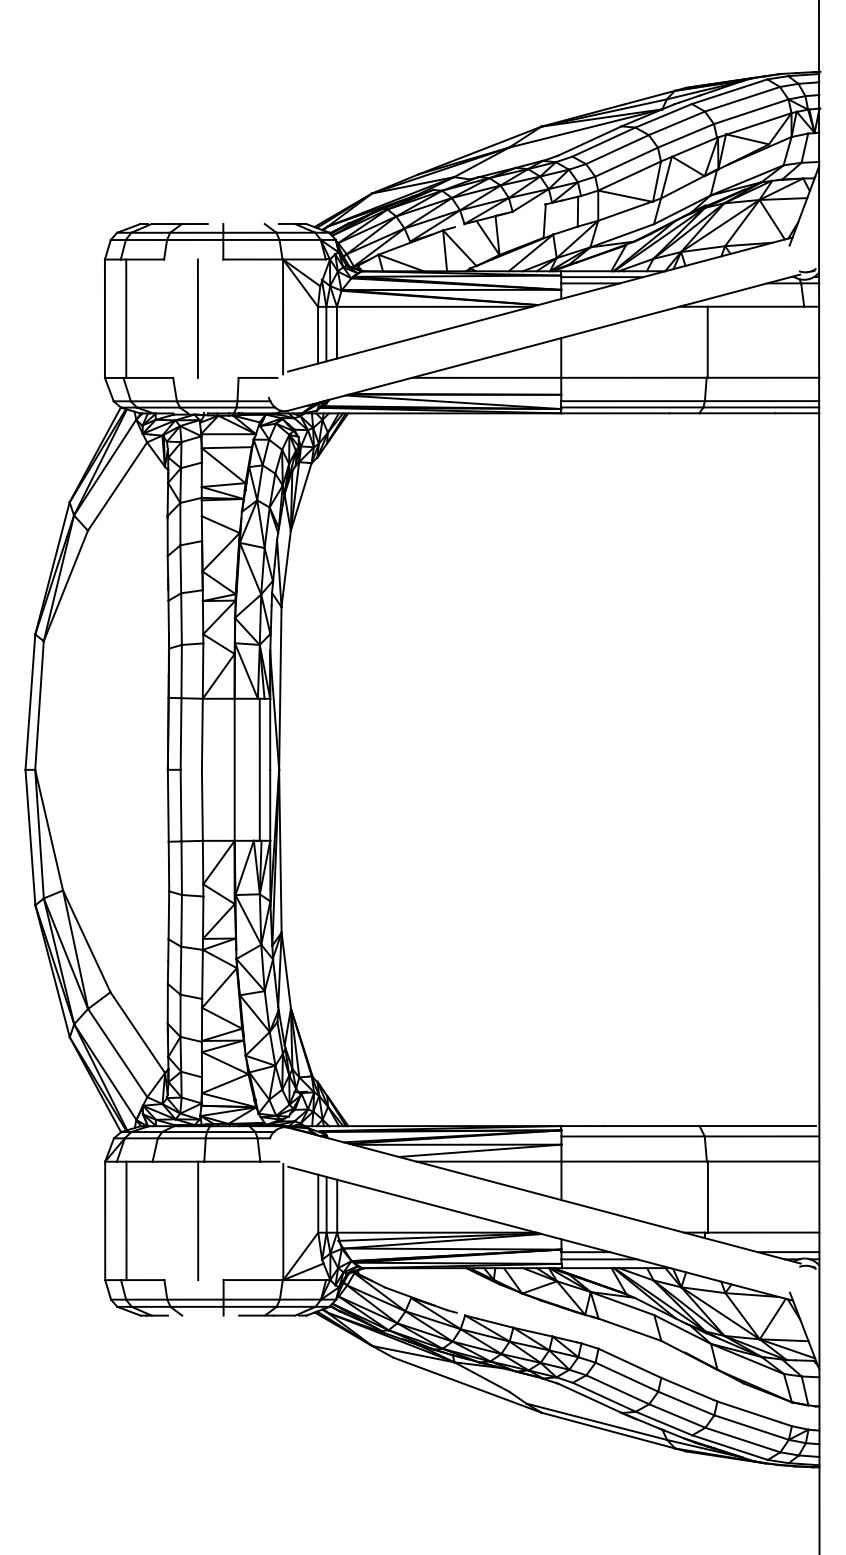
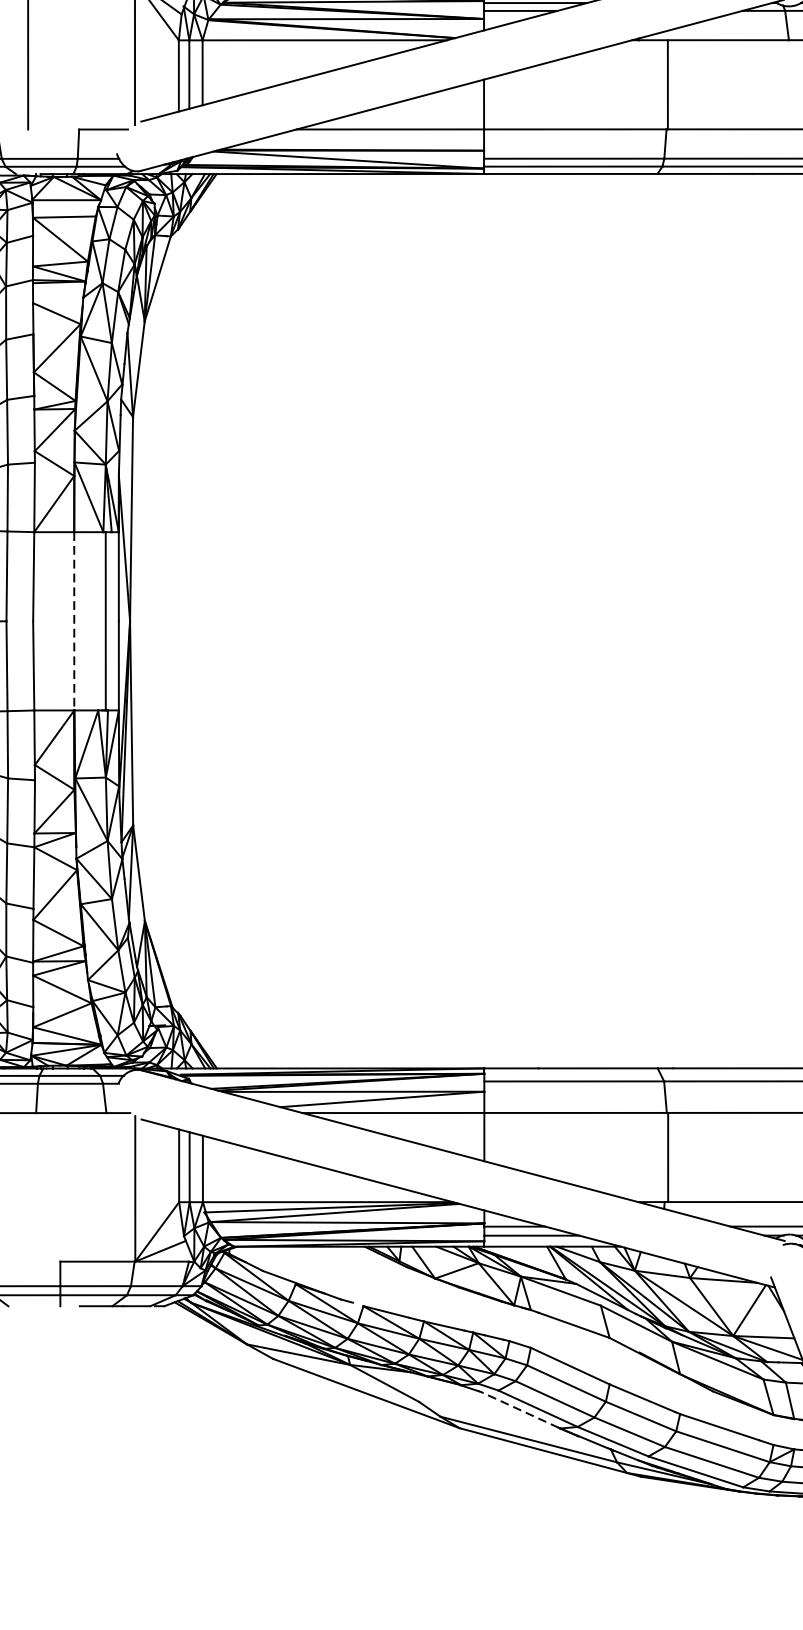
line: (234, 770) -> (74, 622), solid -> dashed
line: (198, 1220) -> (28, 1186), removed
line: (589, 1398) -> (519, 1410), solid -> dashed

